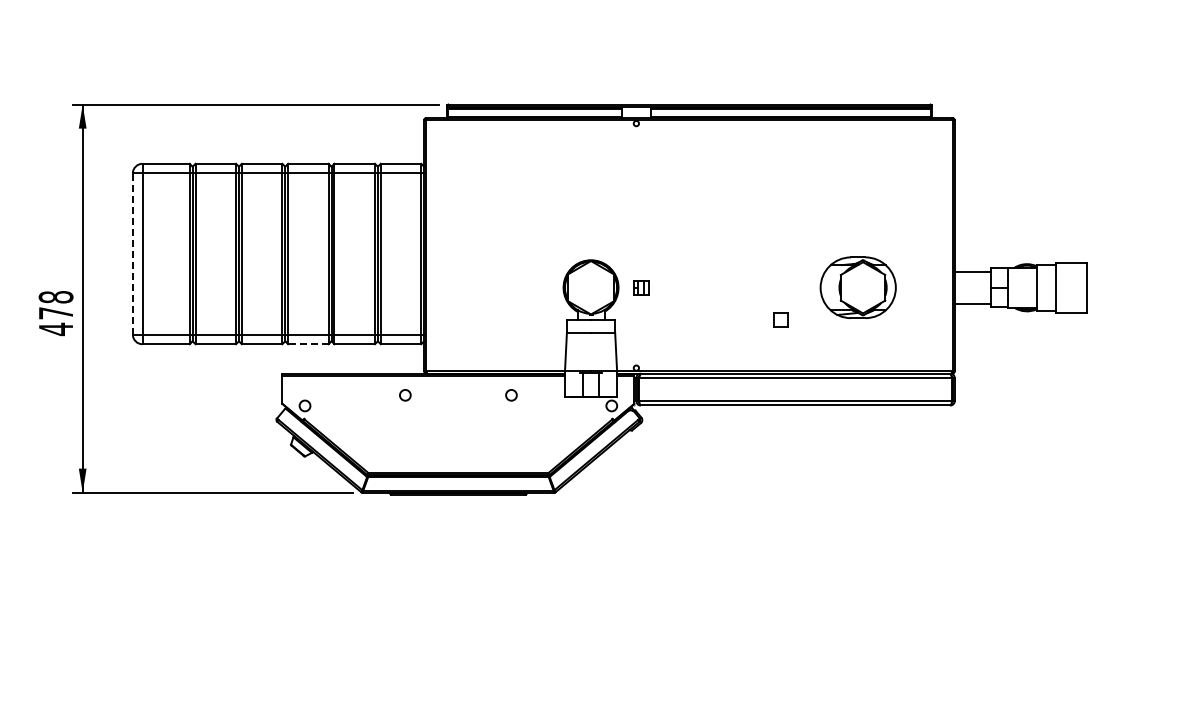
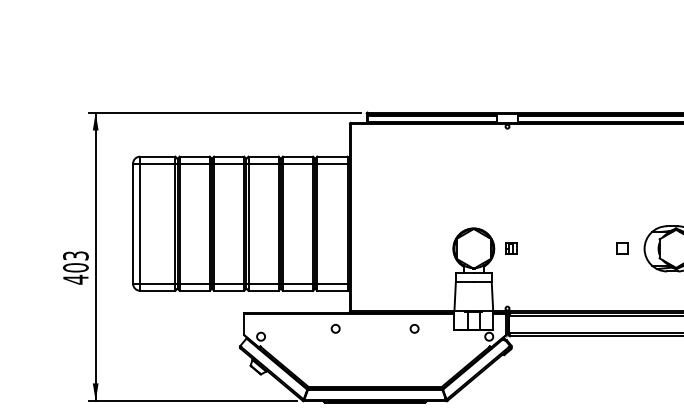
line: (132, 254) -> (132, 224), dashed -> solid
text: (55, 305) -> (75, 262), 478 -> 403
part: (780, 319) -> (622, 248), moved
line: (307, 344) -> (262, 291), dashed -> solid

